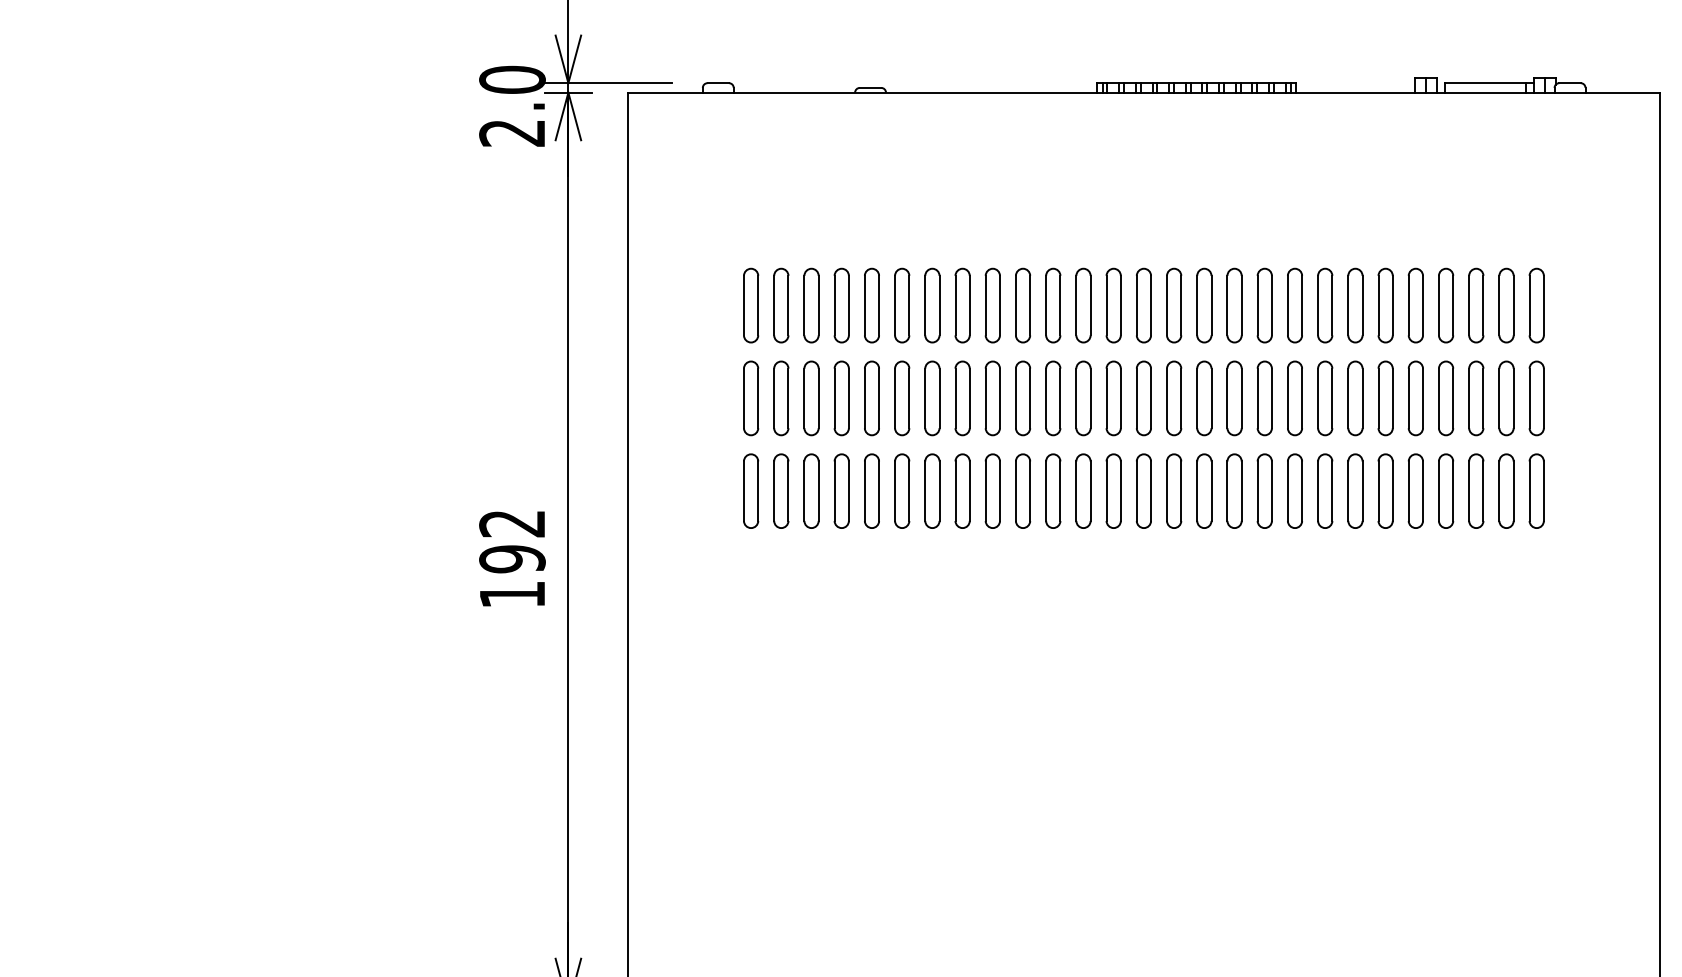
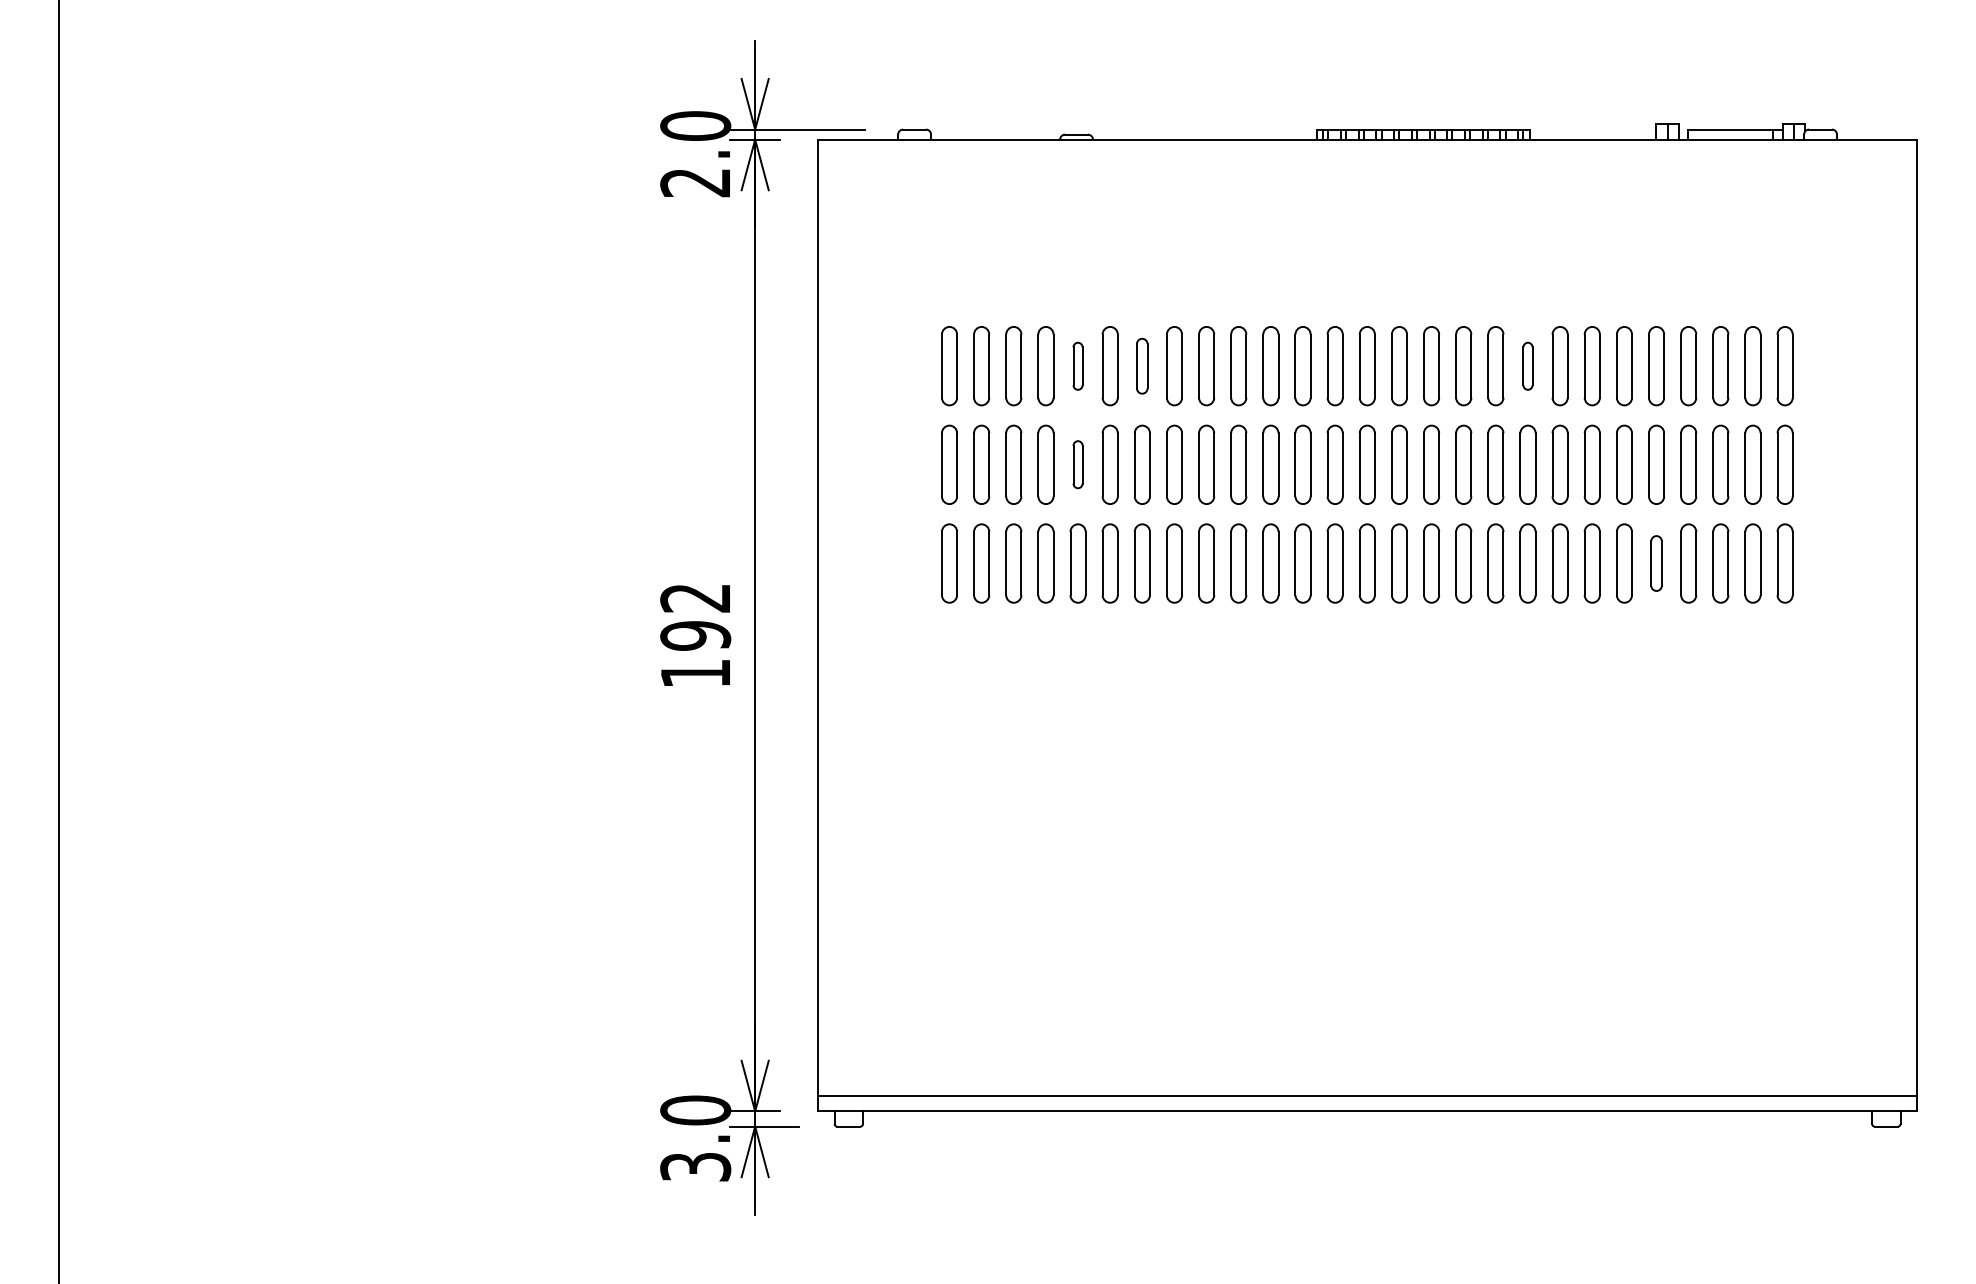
part: (871, 305) -> (1077, 366), size x0.6
part: (931, 305) -> (1141, 366), size x0.7
part: (1294, 305) -> (1527, 366), size x0.6
part: (871, 398) -> (1077, 464), size x0.6
part: (1415, 491) -> (1656, 563), size x0.7

